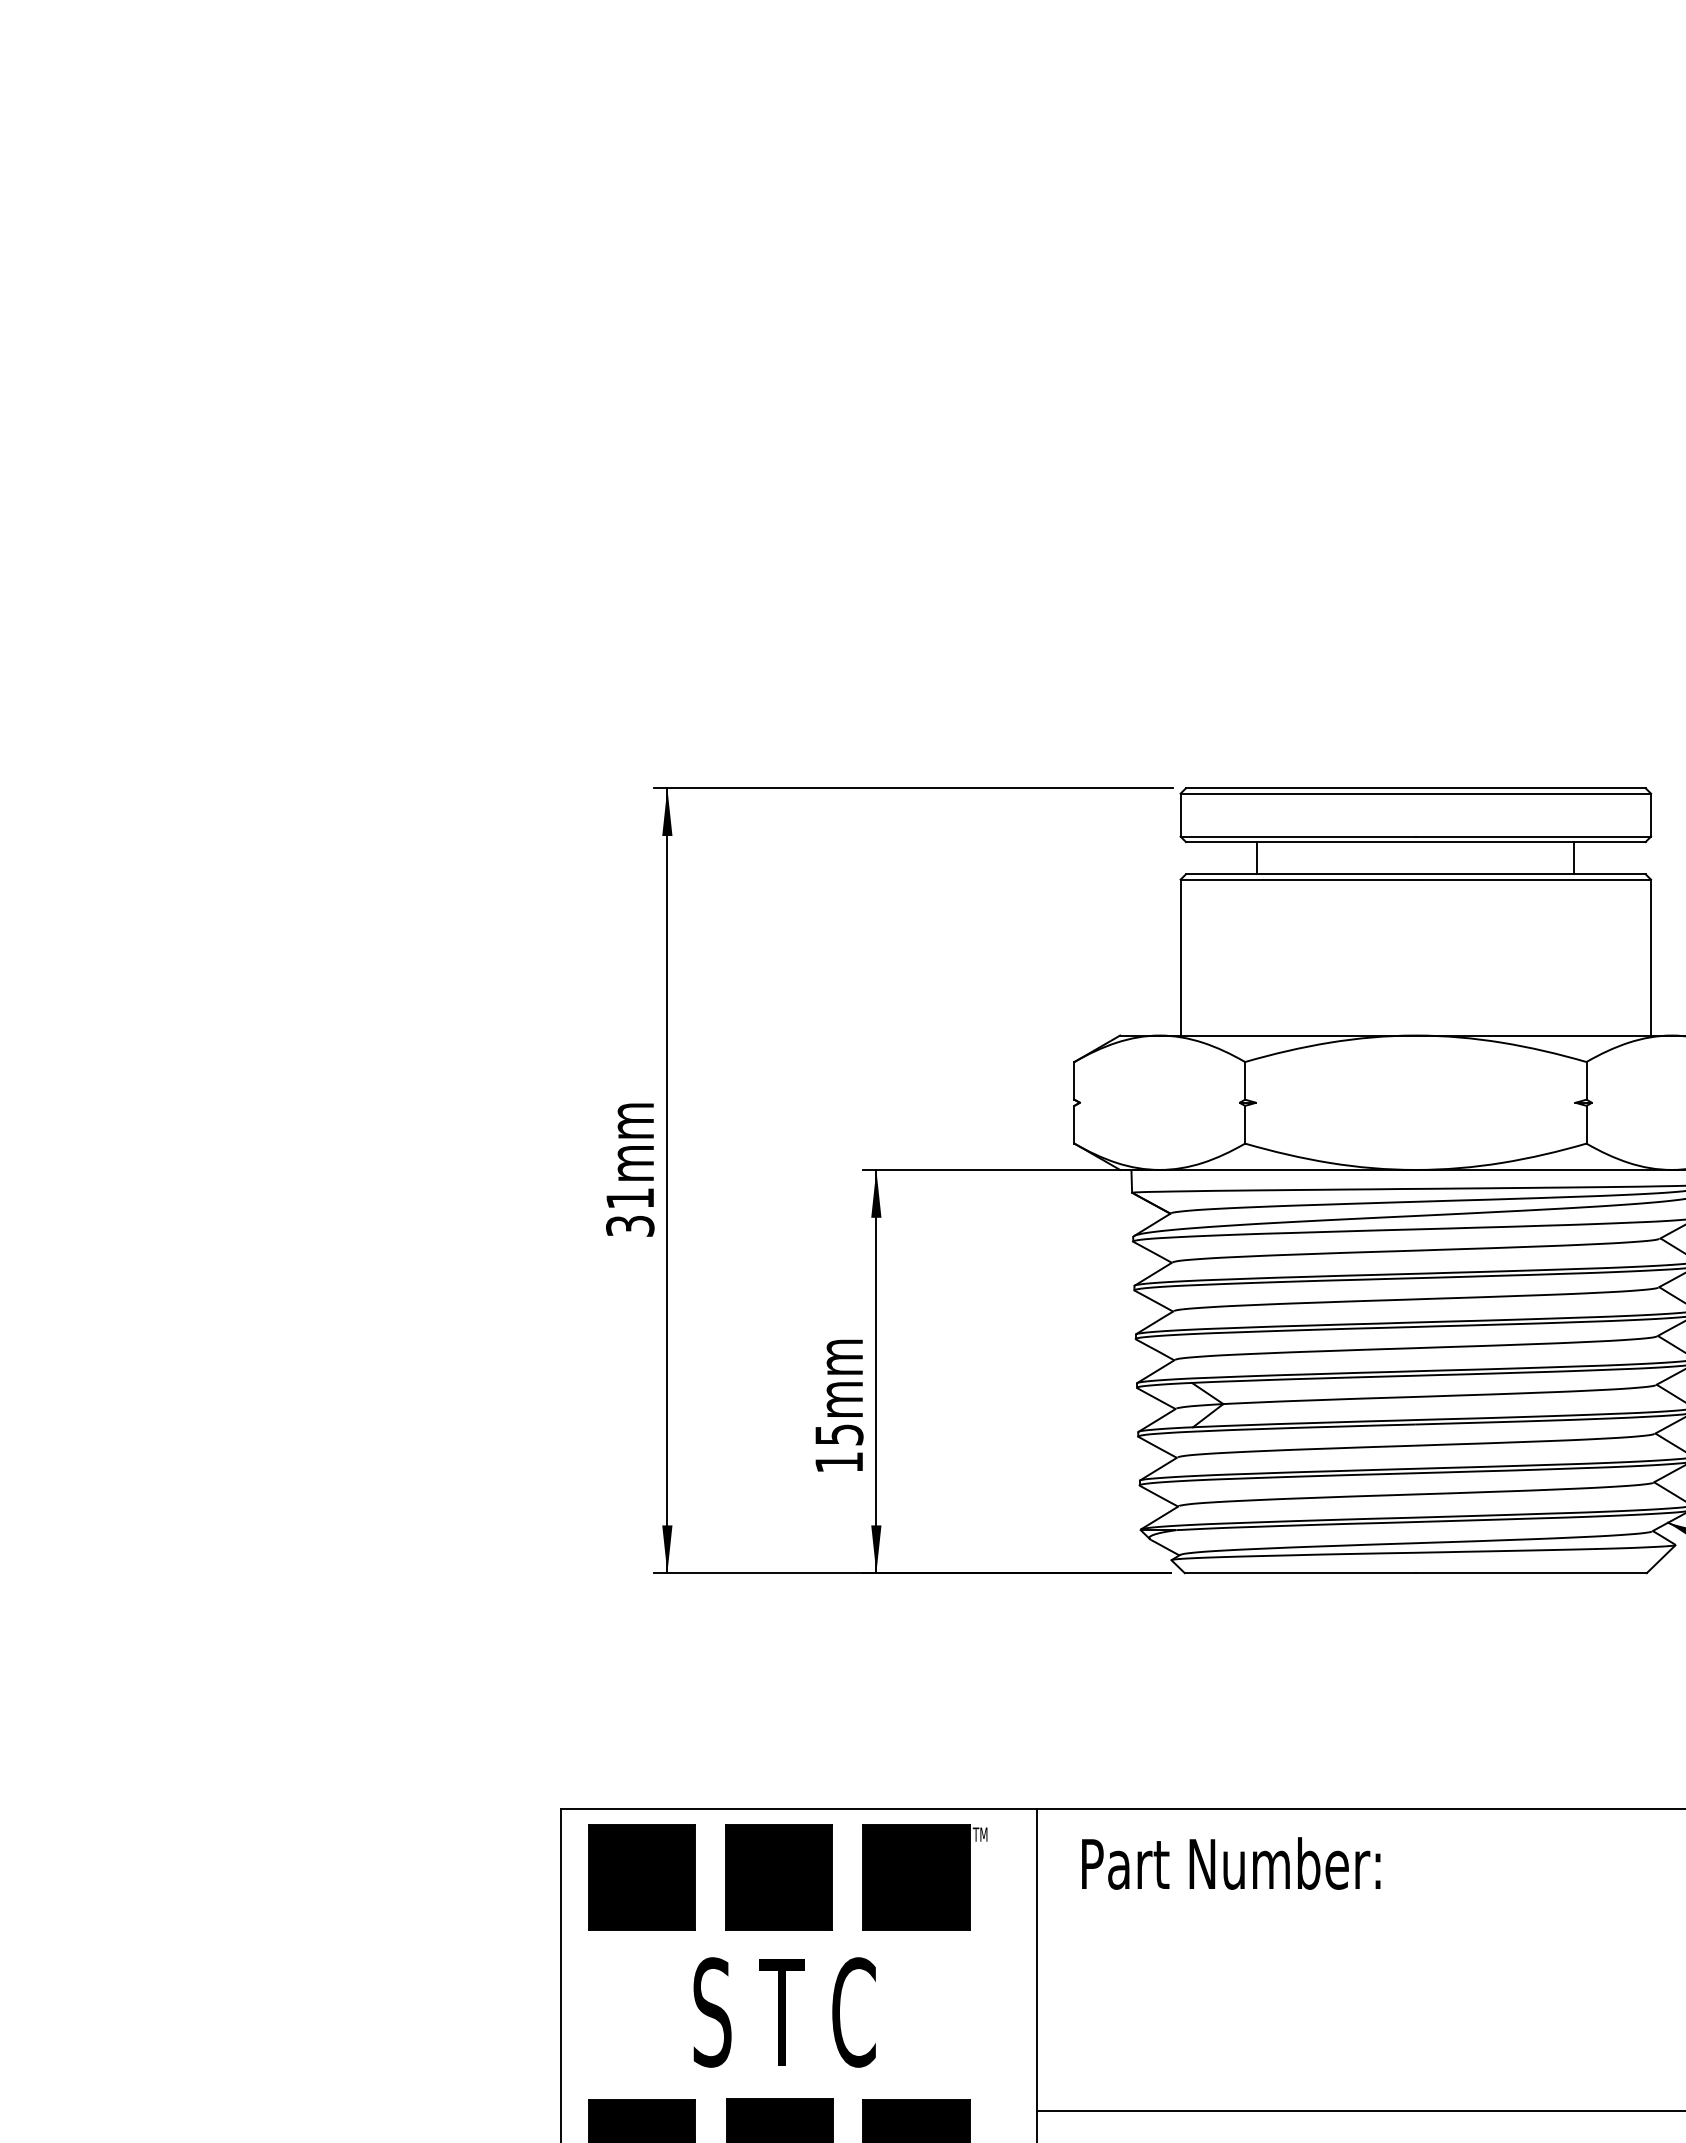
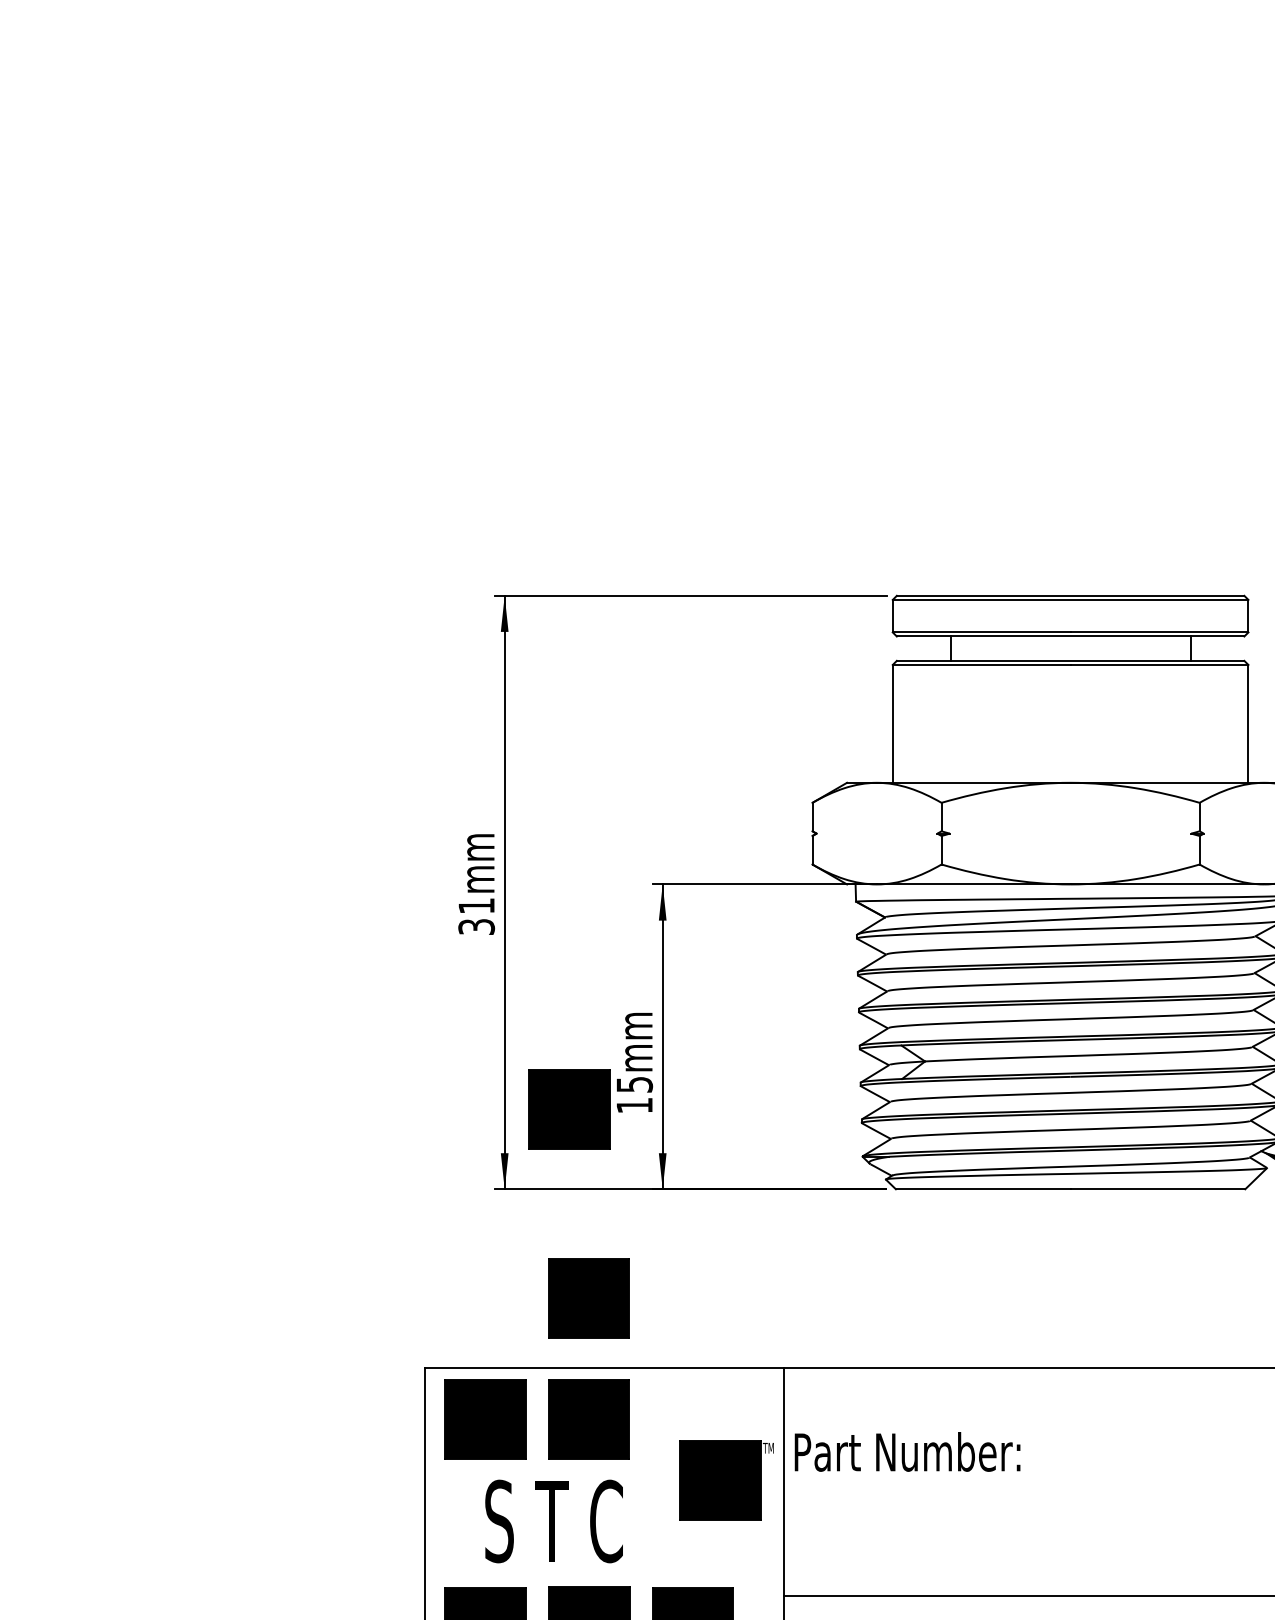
part: (752, 1467) -> (569, 1109), added
part: (778, 1717) -> (588, 1298), added
text: (1231, 1863) -> (907, 1451), moved
part: (924, 1877) -> (726, 1480), moved
text: (784, 2012) -> (553, 1521), moved

